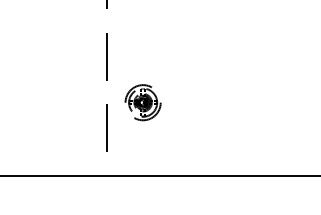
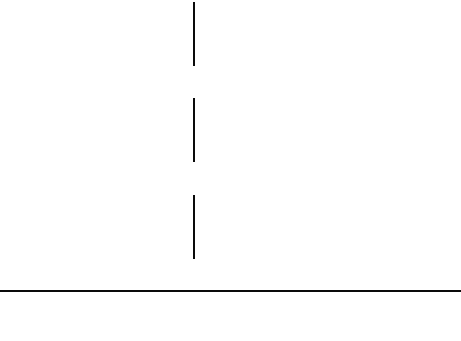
part: (142, 102) -> (242, 191), removed

